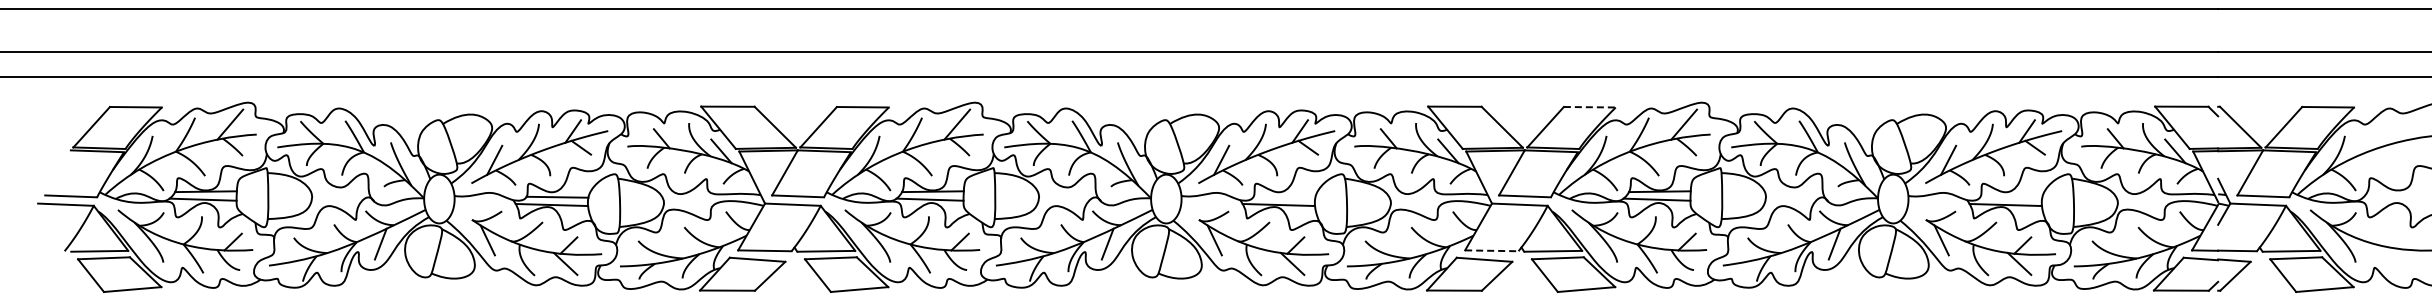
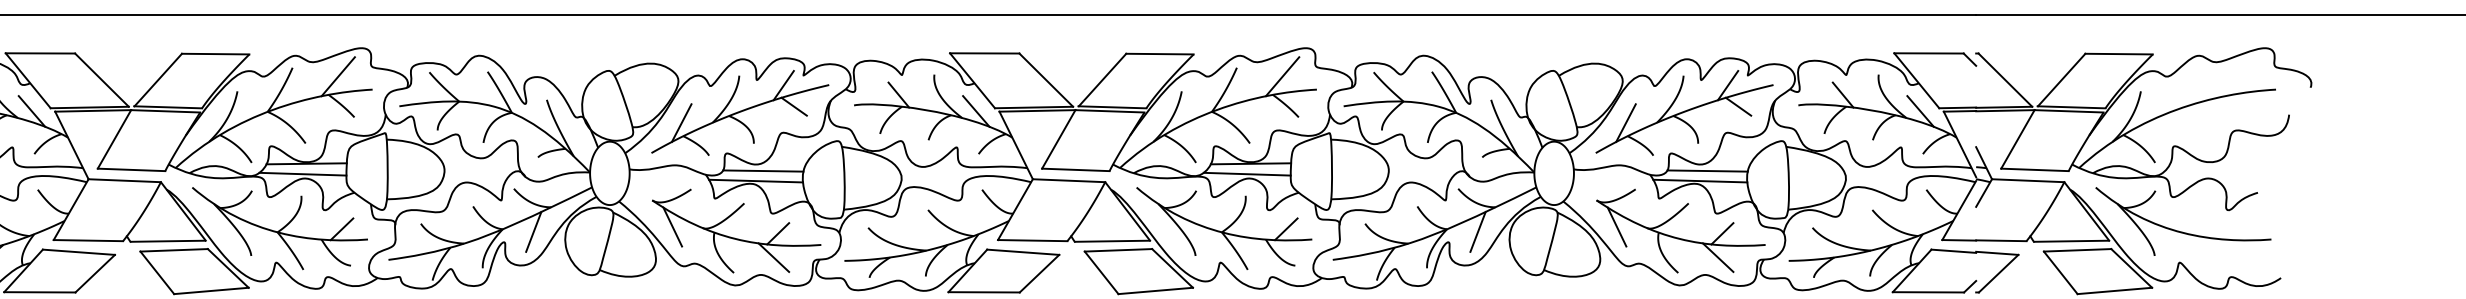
line: (1589, 107) -> (1159, 54), dashed -> solid
line: (1284, 196) -> (763, 170), added
line: (2011, 196) -> (1707, 170), added
line: (1491, 250) -> (1032, 240), dashed -> solid

